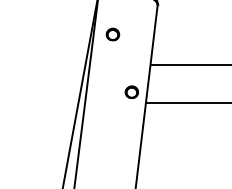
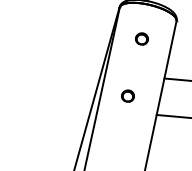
part: (112, 34) -> (141, 38), moved
part: (131, 91) -> (127, 95), moved

